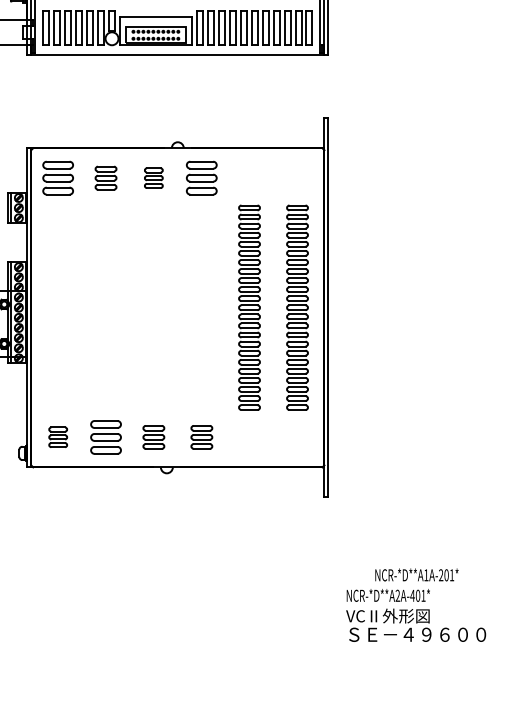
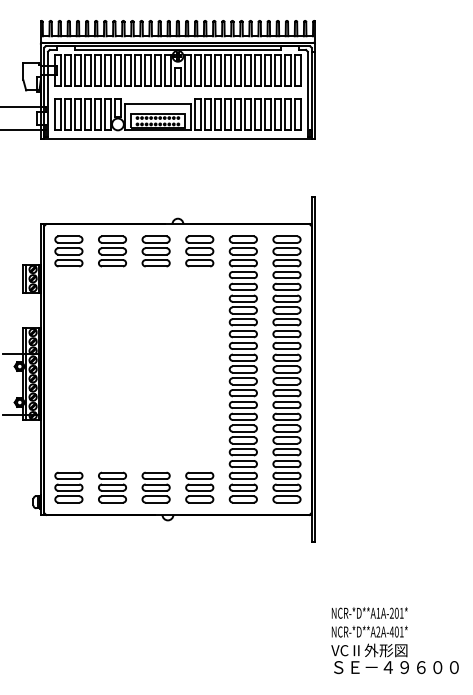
part: (106, 178) -> (112, 251), size x1.43
part: (153, 178) -> (155, 251), size x1.67
part: (248, 307) -> (242, 369), size x1.43
part: (296, 307) -> (286, 369), size x1.43
part: (57, 437) -> (68, 487), size x1.67
part: (153, 437) -> (155, 487), size x1.43
part: (201, 437) -> (199, 487), size x1.43
text: (416, 574) -> (369, 612), moved

